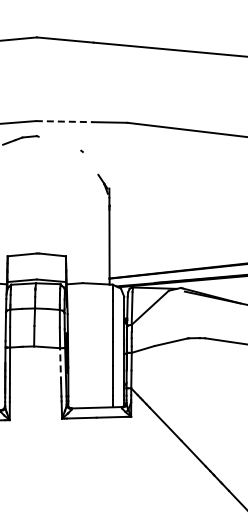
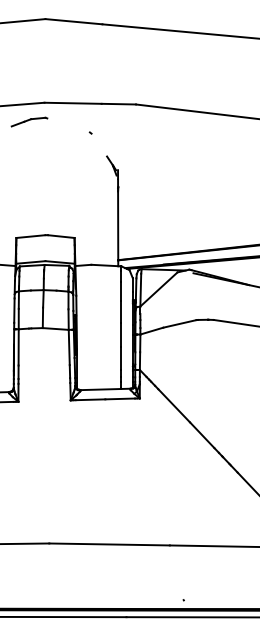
line: (64, 121) -> (73, 103), dashed -> solid
line: (60, 365) -> (69, 347), dashed -> solid

